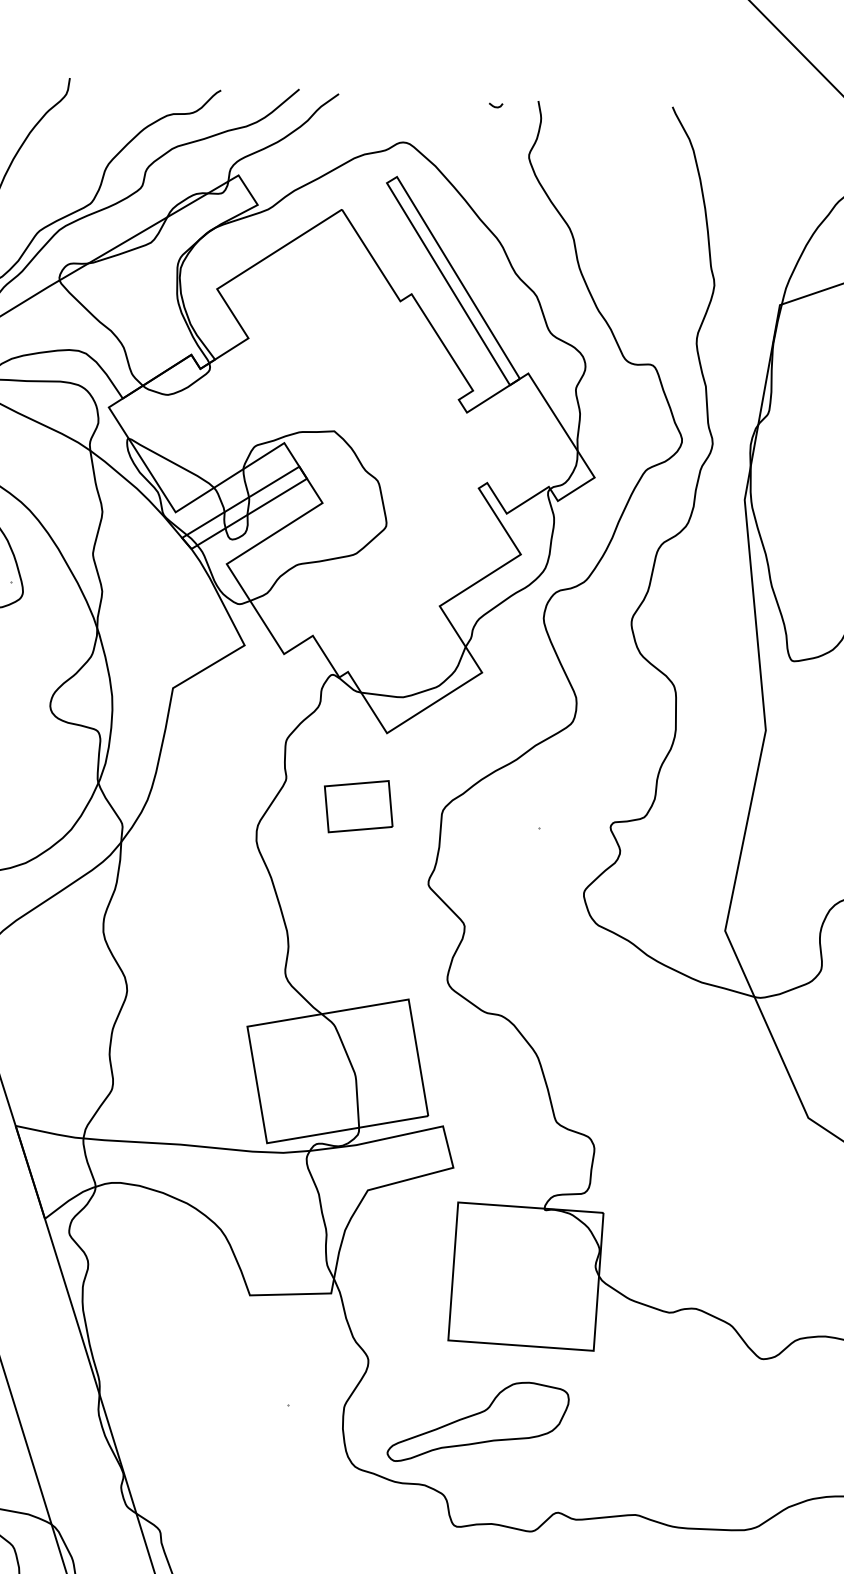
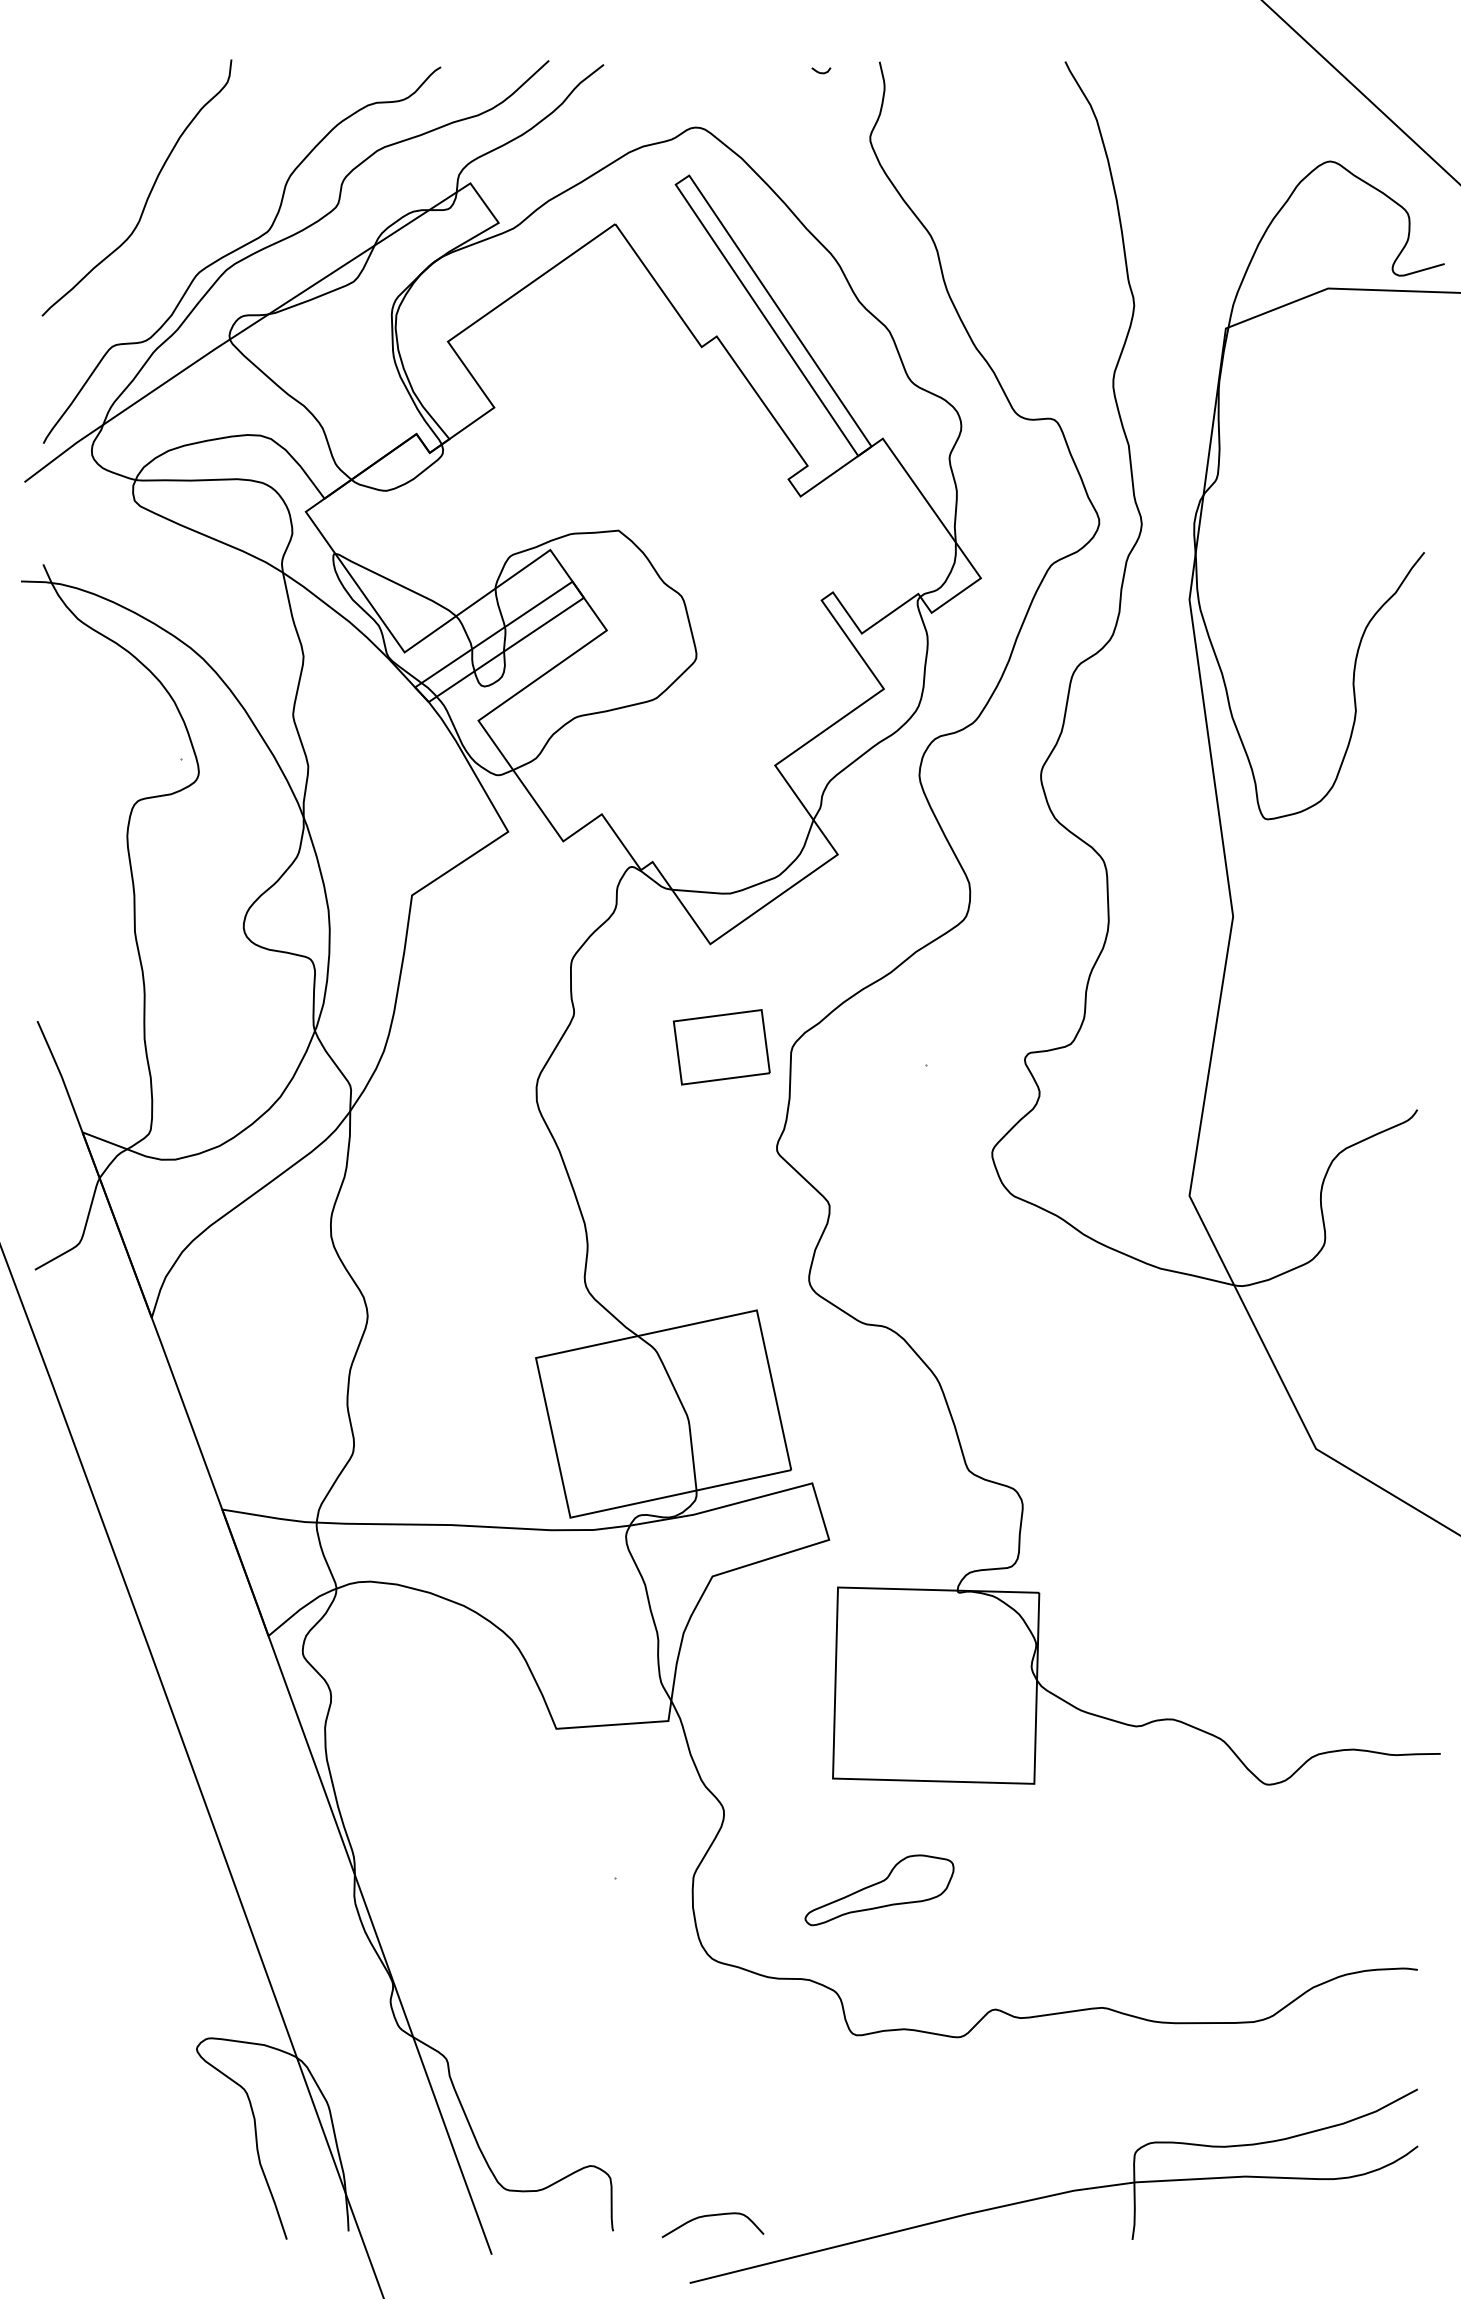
part: (358, 806) -> (721, 1047), moved
part: (478, 1422) -> (879, 1890), size x0.6

